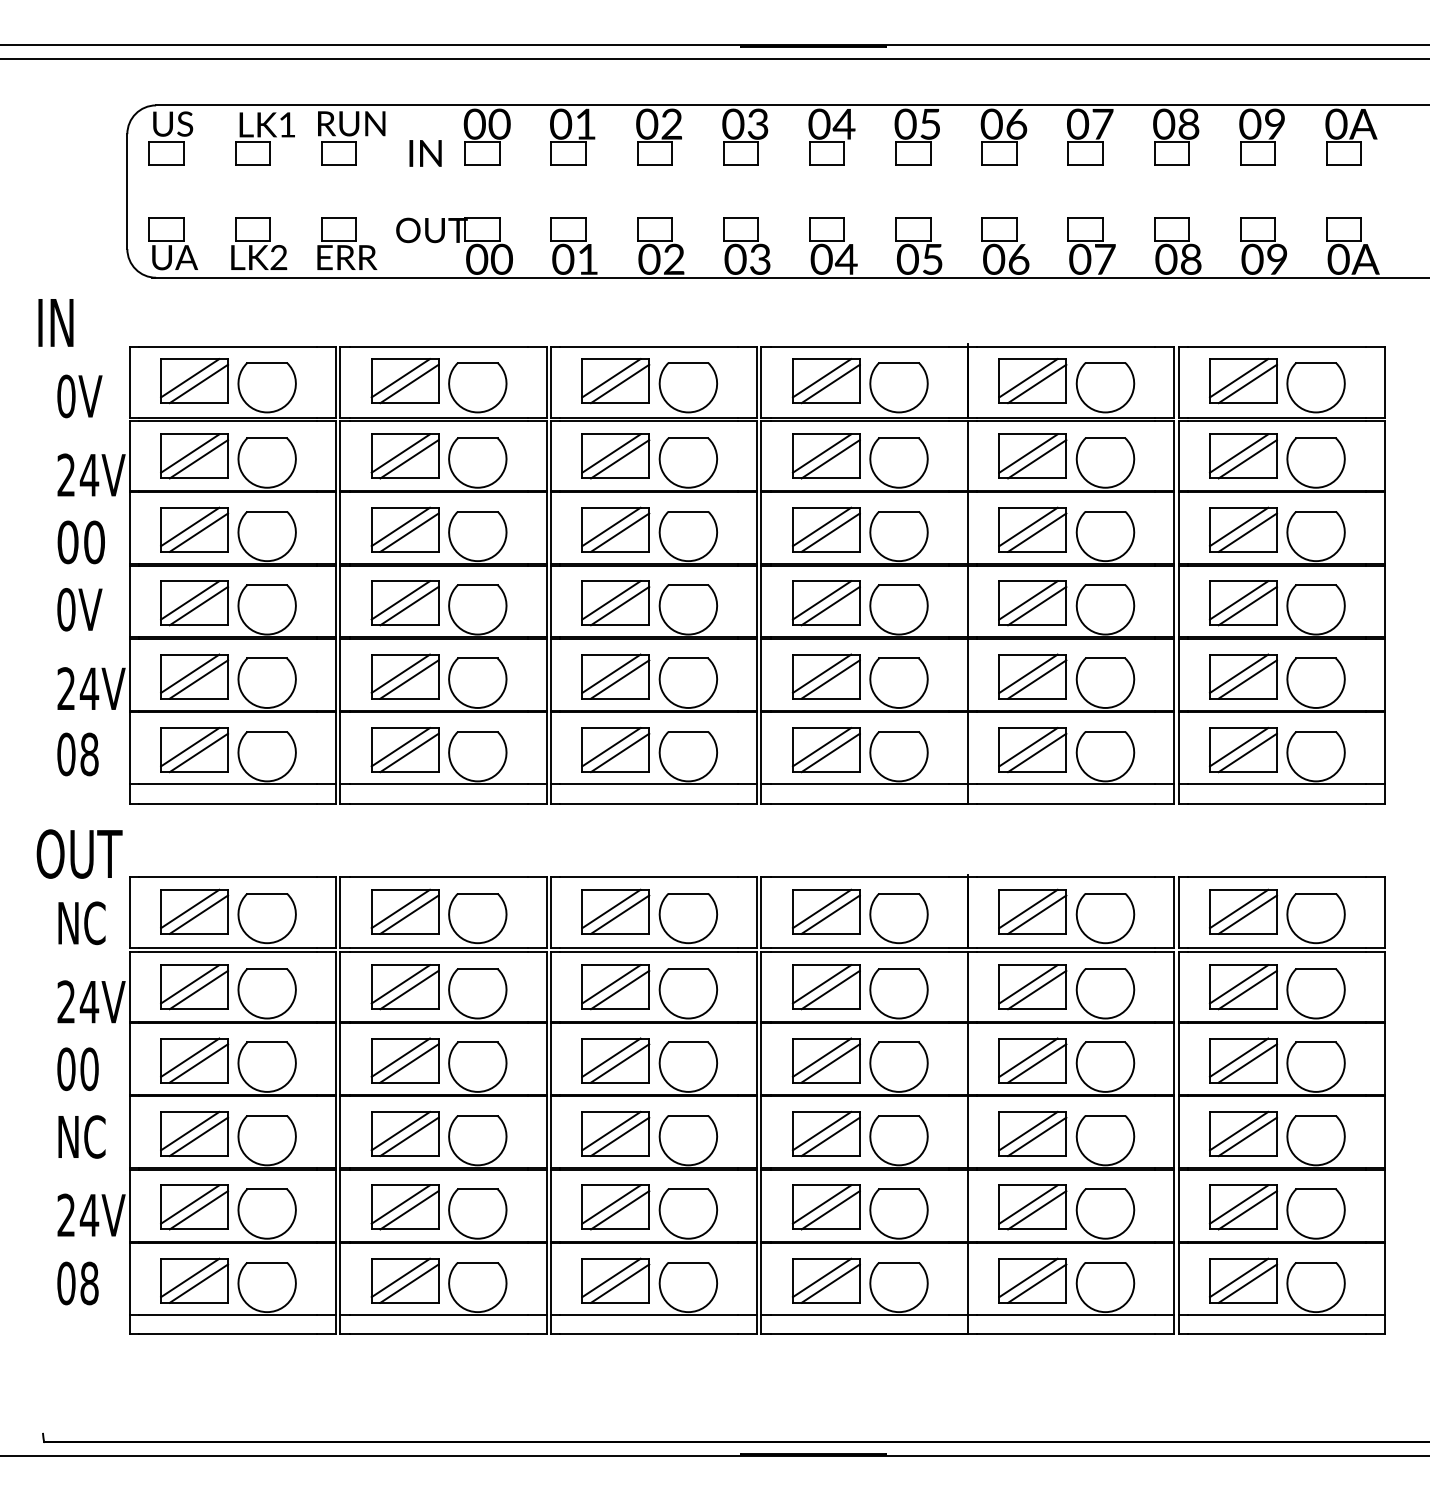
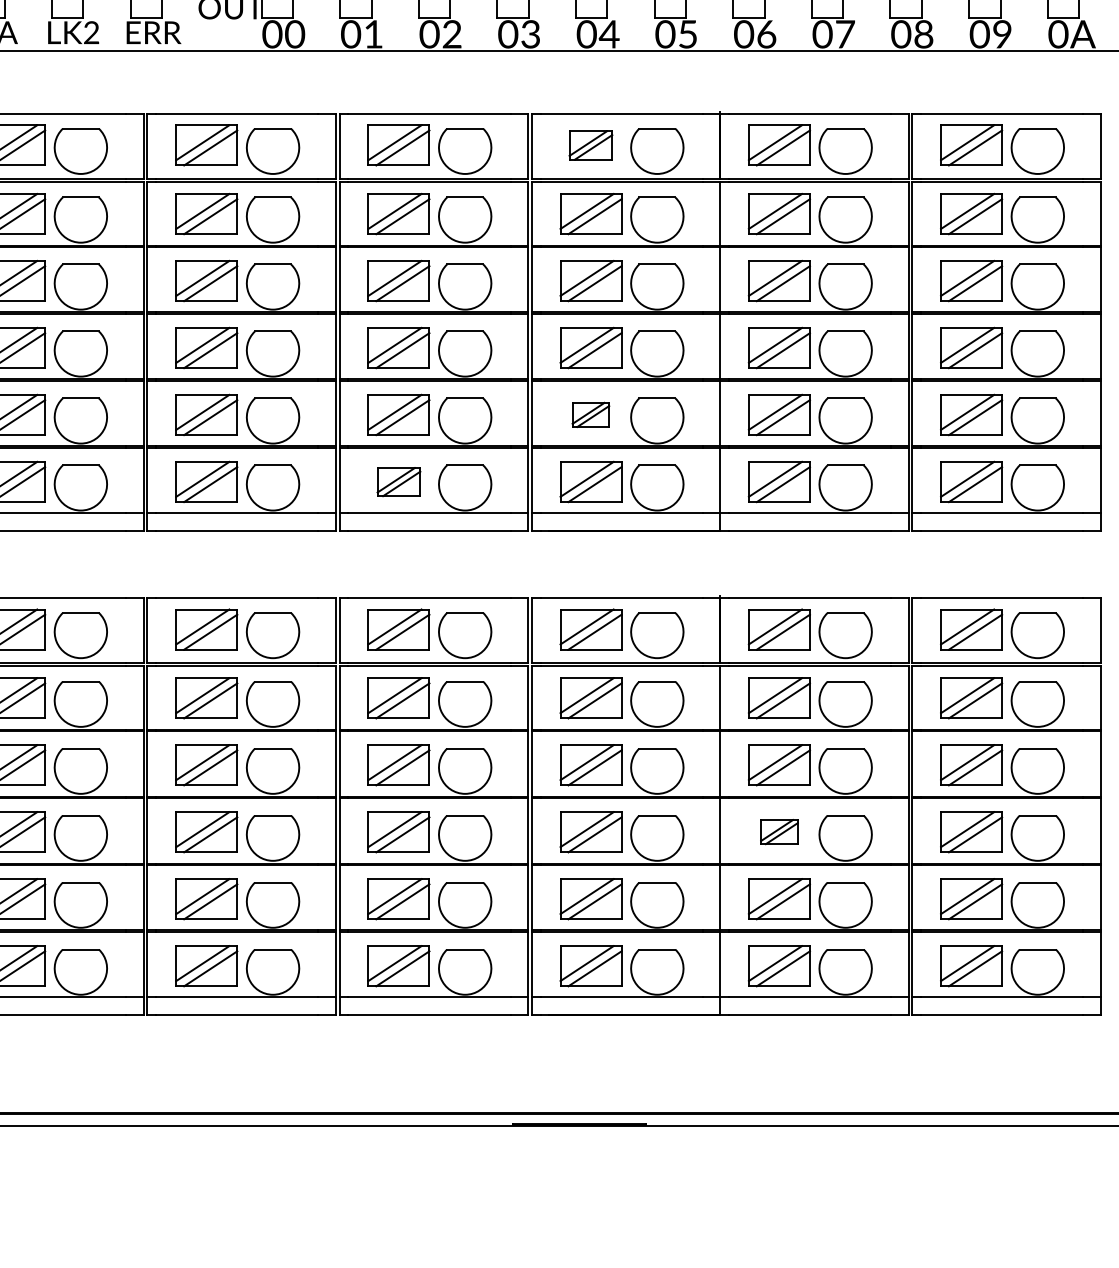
part: (825, 381) -> (590, 145), size x0.7
part: (825, 676) -> (590, 414), size x0.6
part: (615, 750) -> (398, 482), size x0.7
part: (1032, 1133) -> (779, 831), size x0.6

